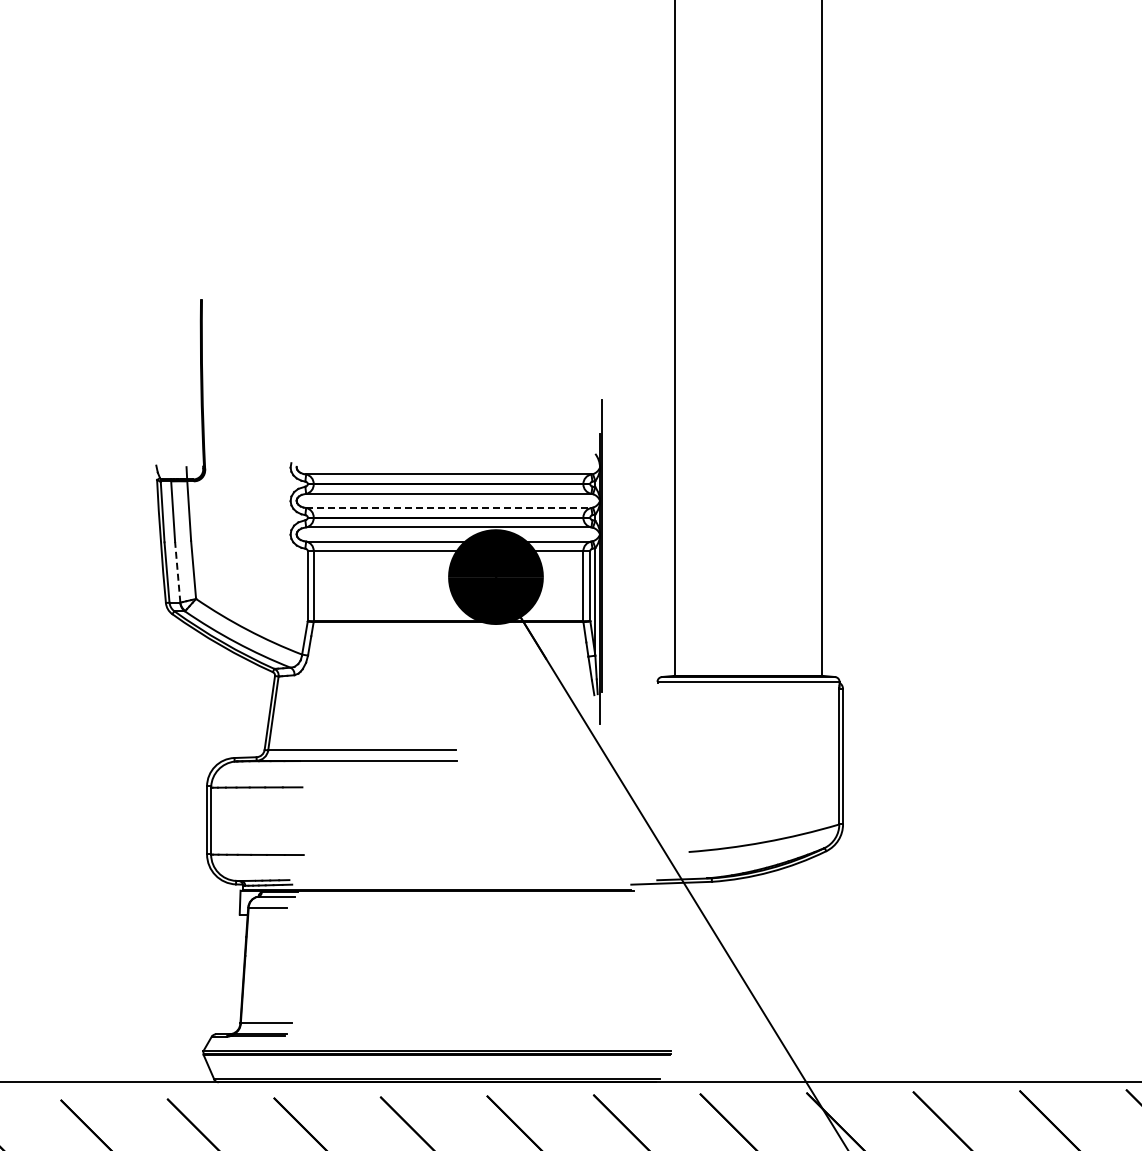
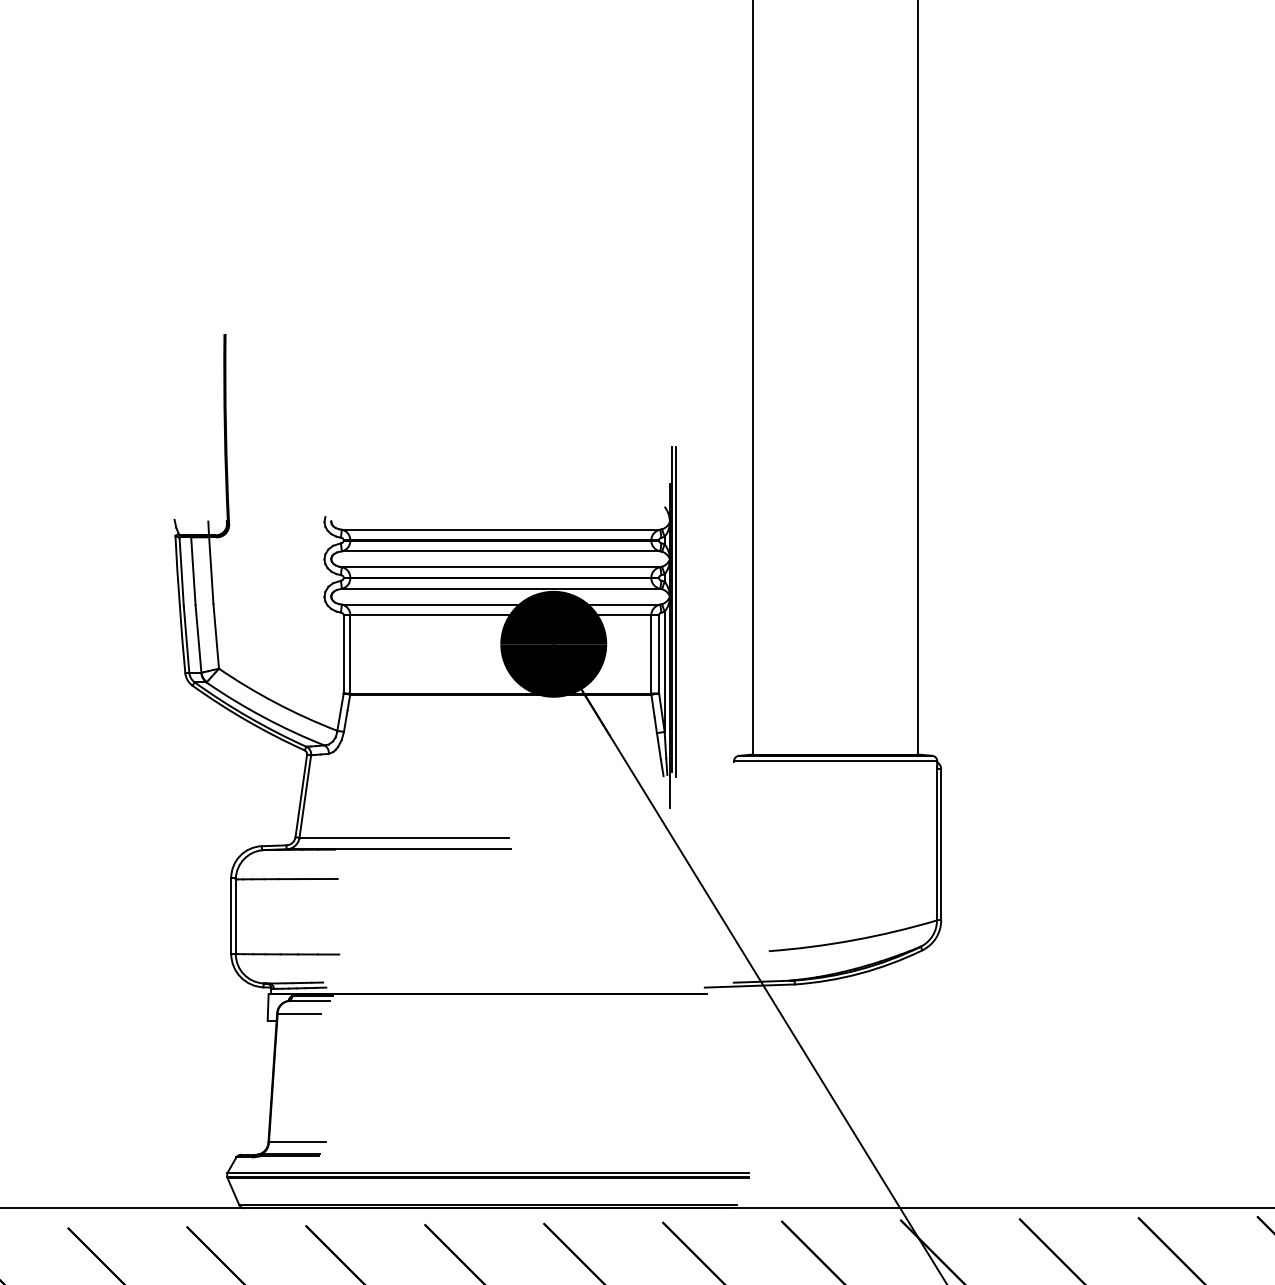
line: (448, 508) -> (500, 567), dashed -> solid
line: (605, 548) -> (676, 612), added
line: (177, 571) -> (198, 638), dashed -> solid

